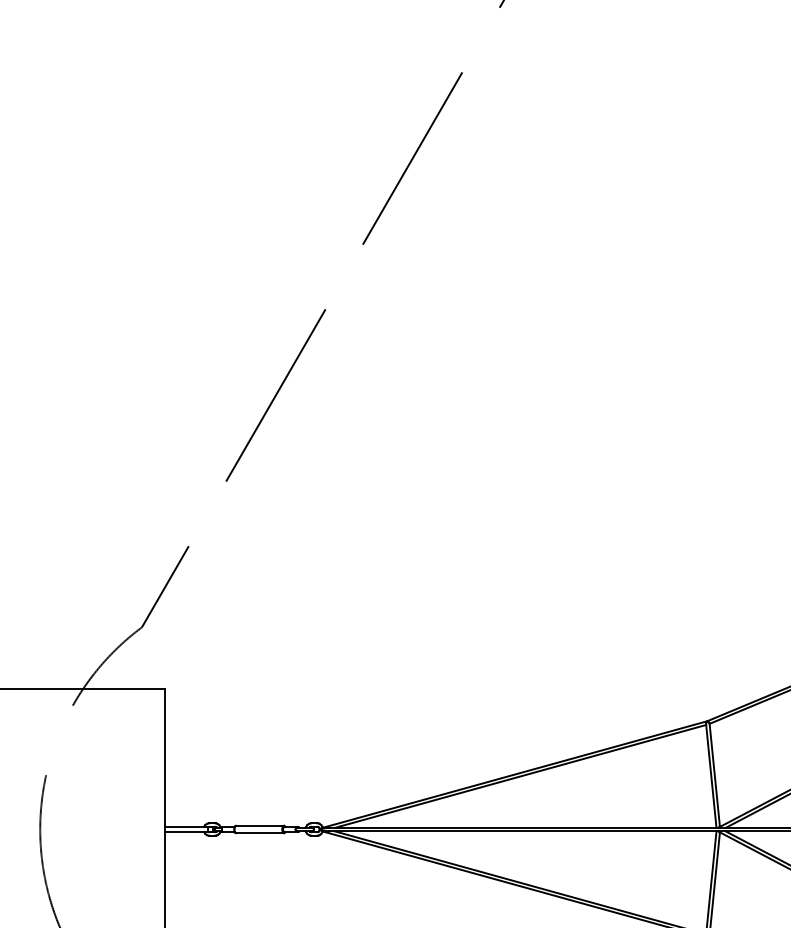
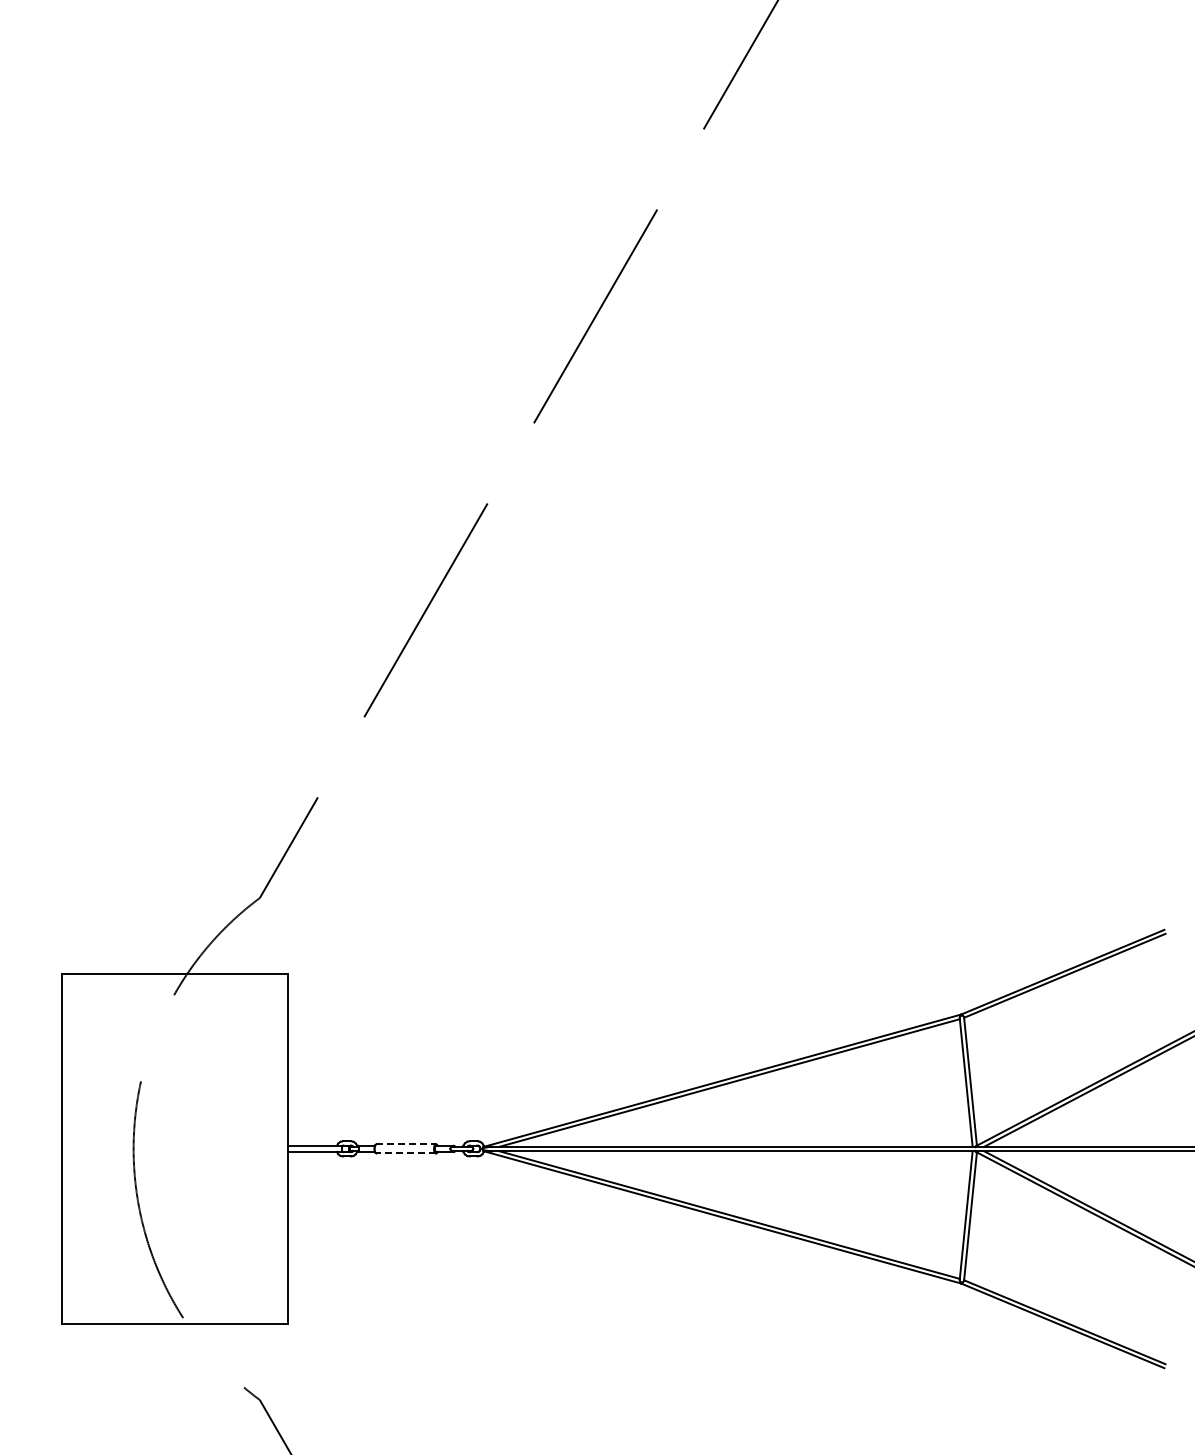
line: (260, 825) -> (406, 1144), solid -> dashed
line: (260, 833) -> (406, 1153), solid -> dashed

